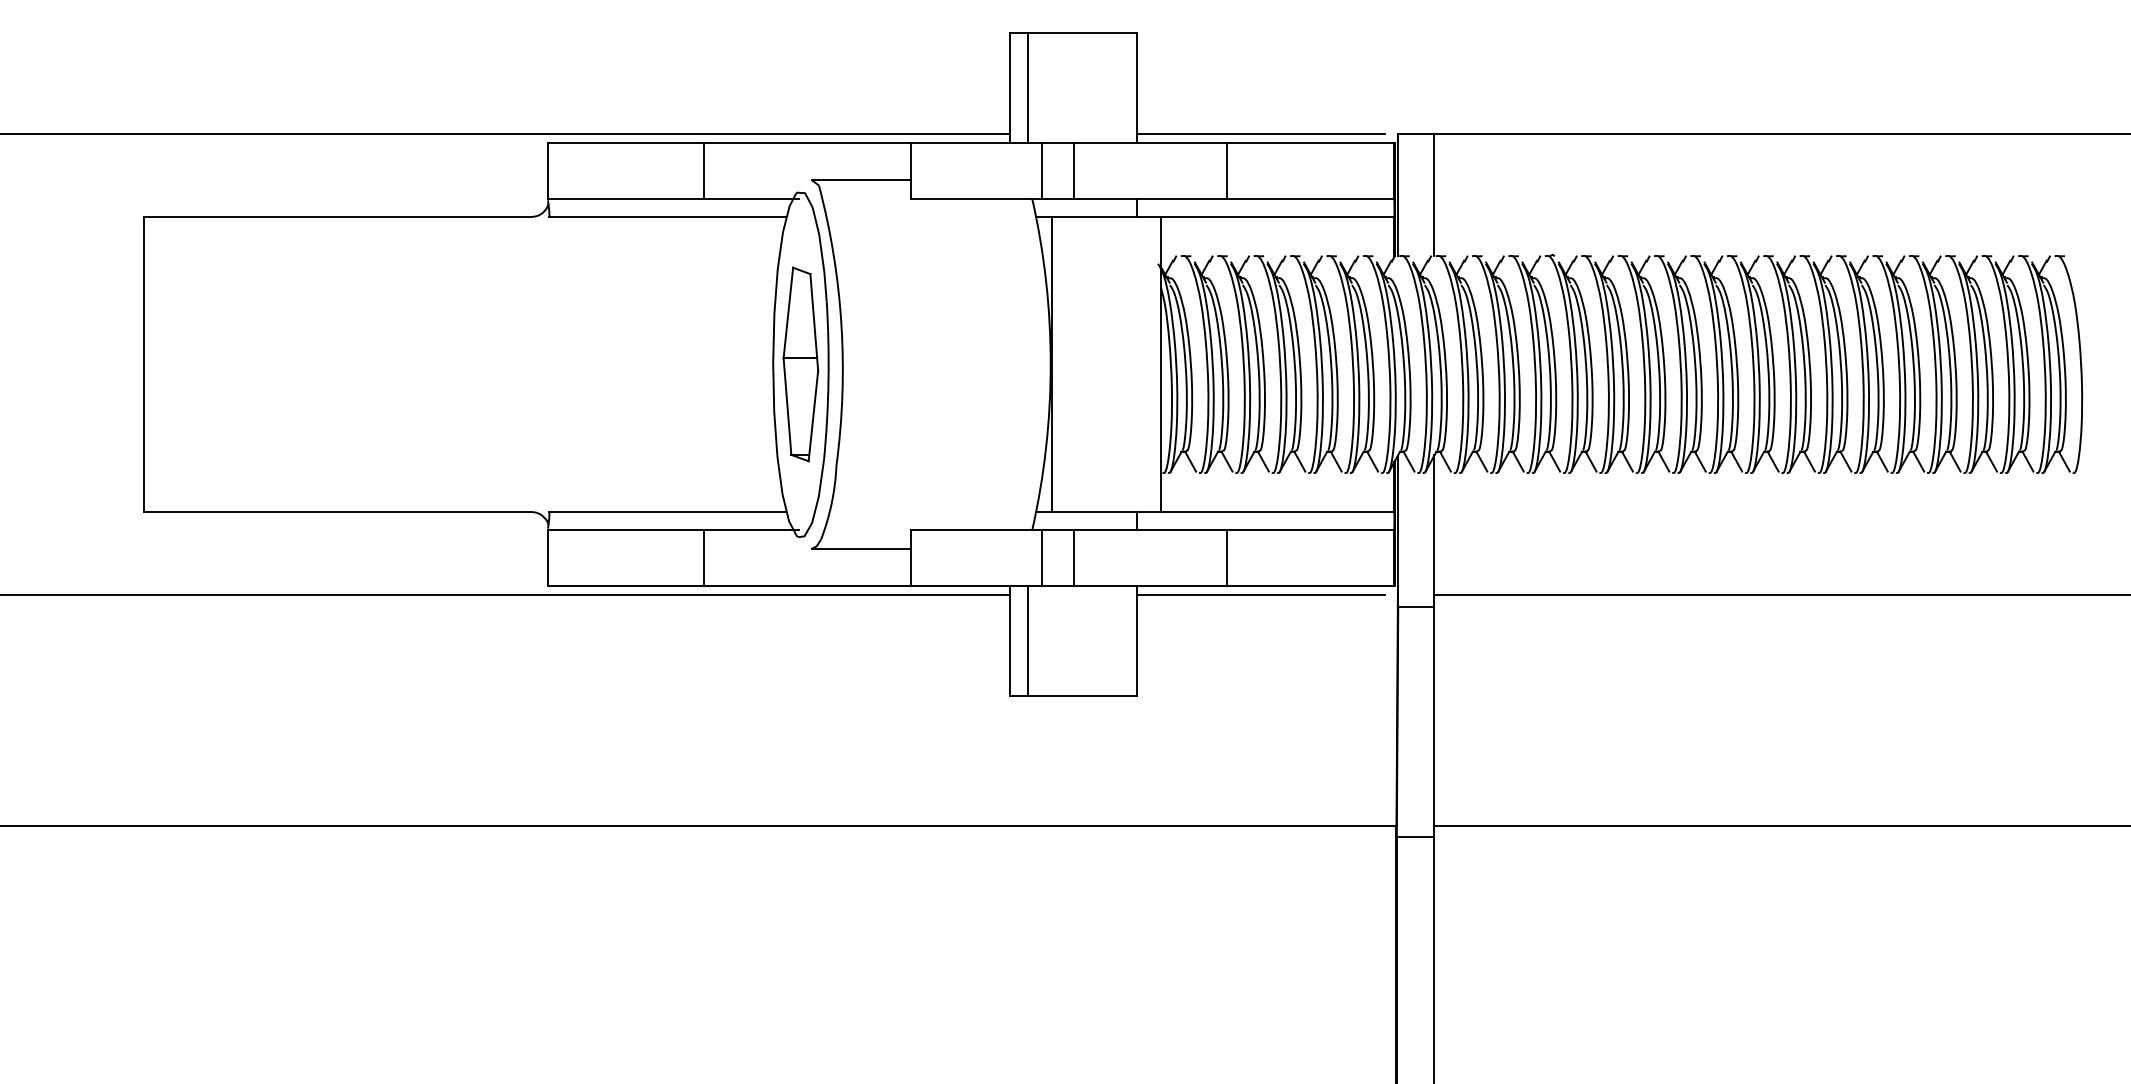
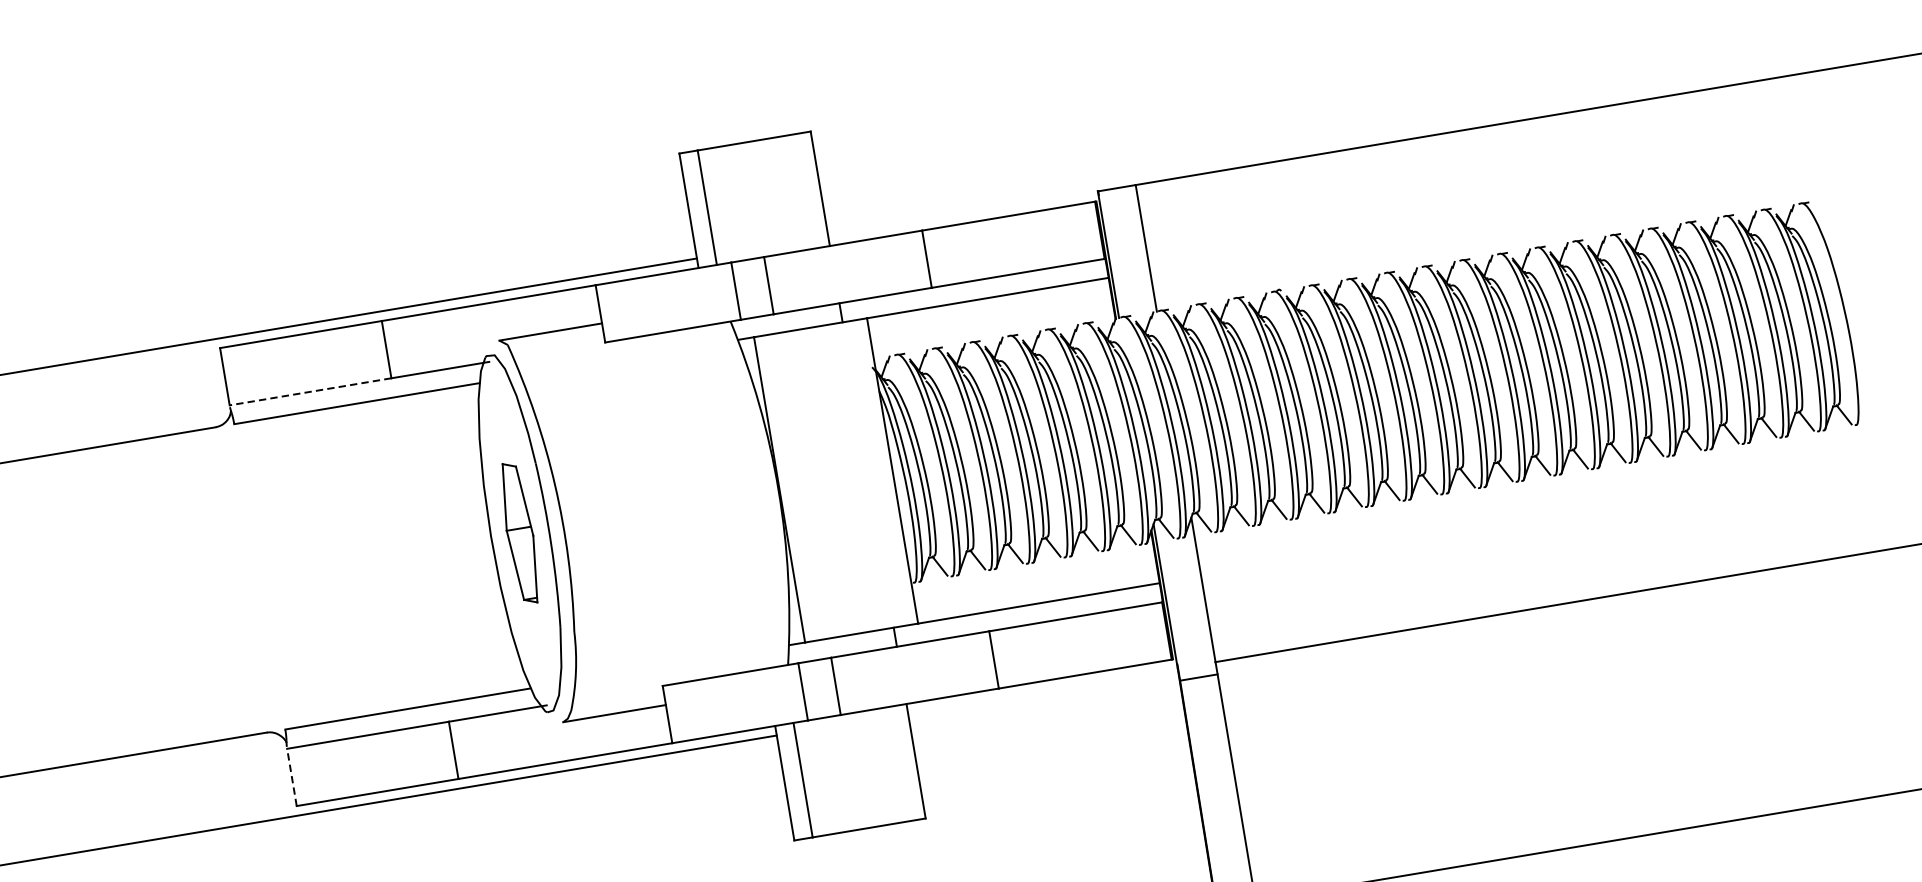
line: (1260, 134) -> (955, 215), removed
line: (625, 198) -> (309, 391), solid -> dashed
part: (800, 364) -> (519, 533), size x0.7
line: (548, 558) -> (292, 777), solid -> dashed
line: (1260, 595) -> (1035, 692), removed

